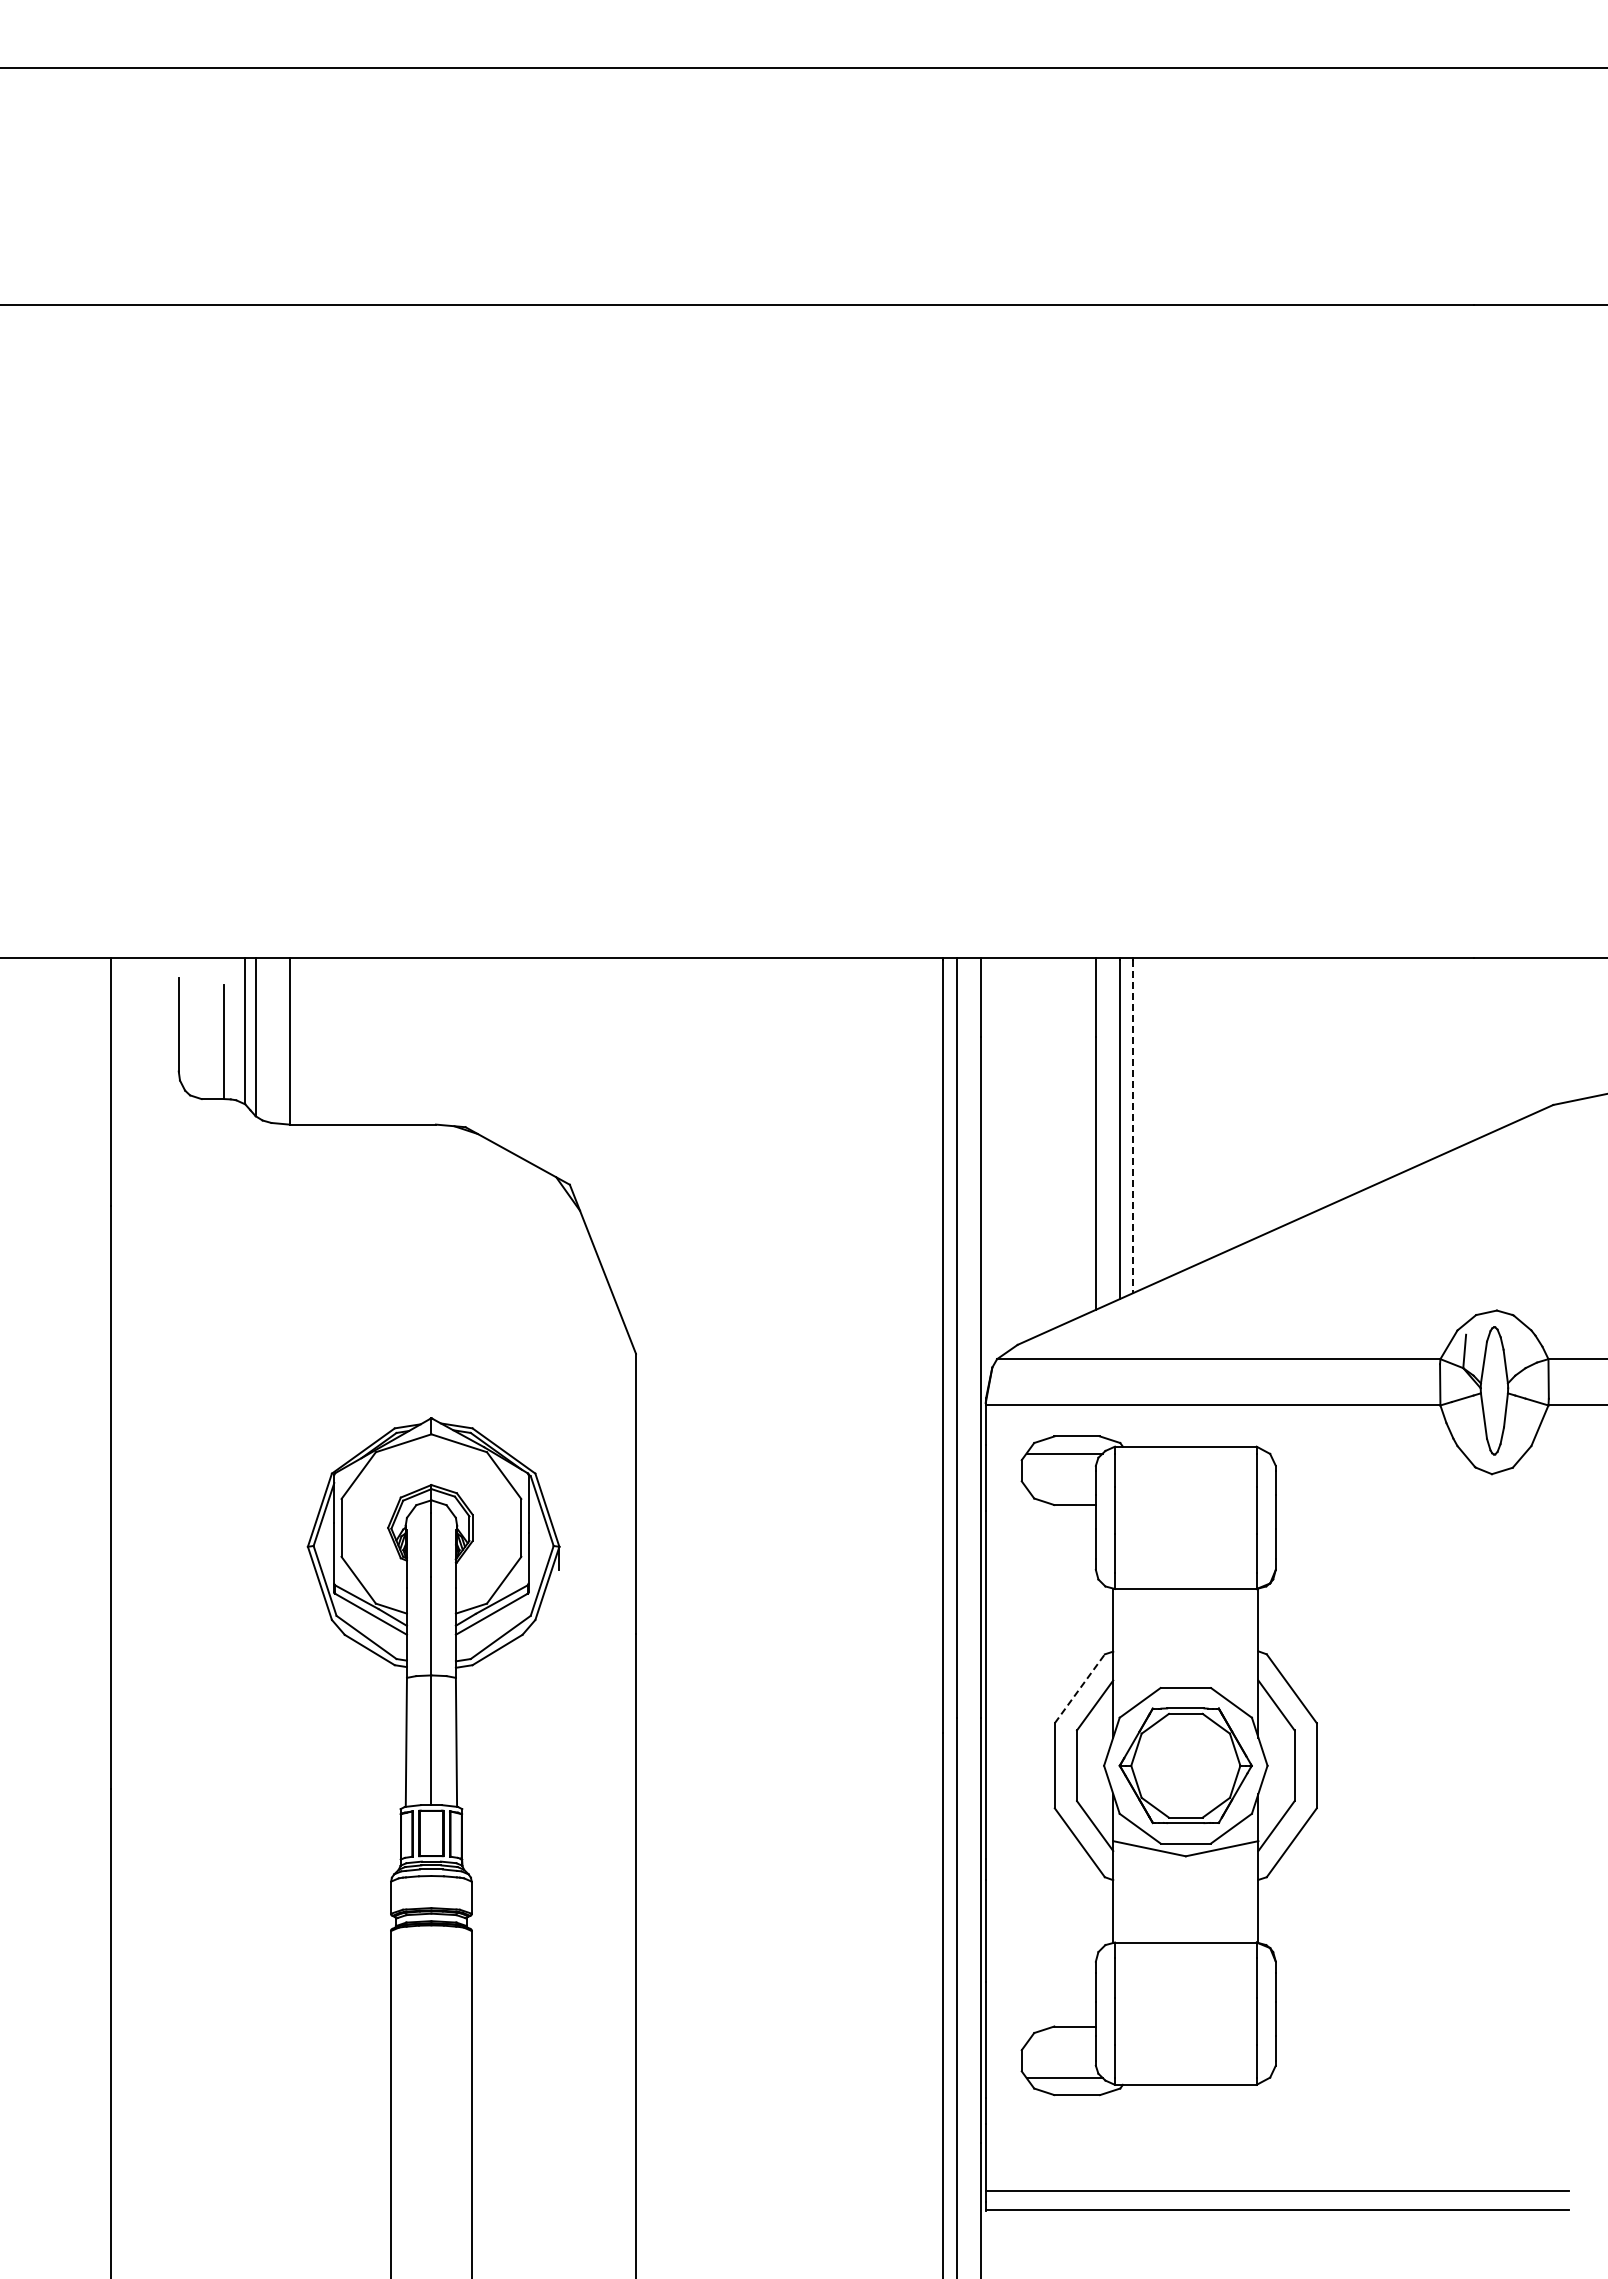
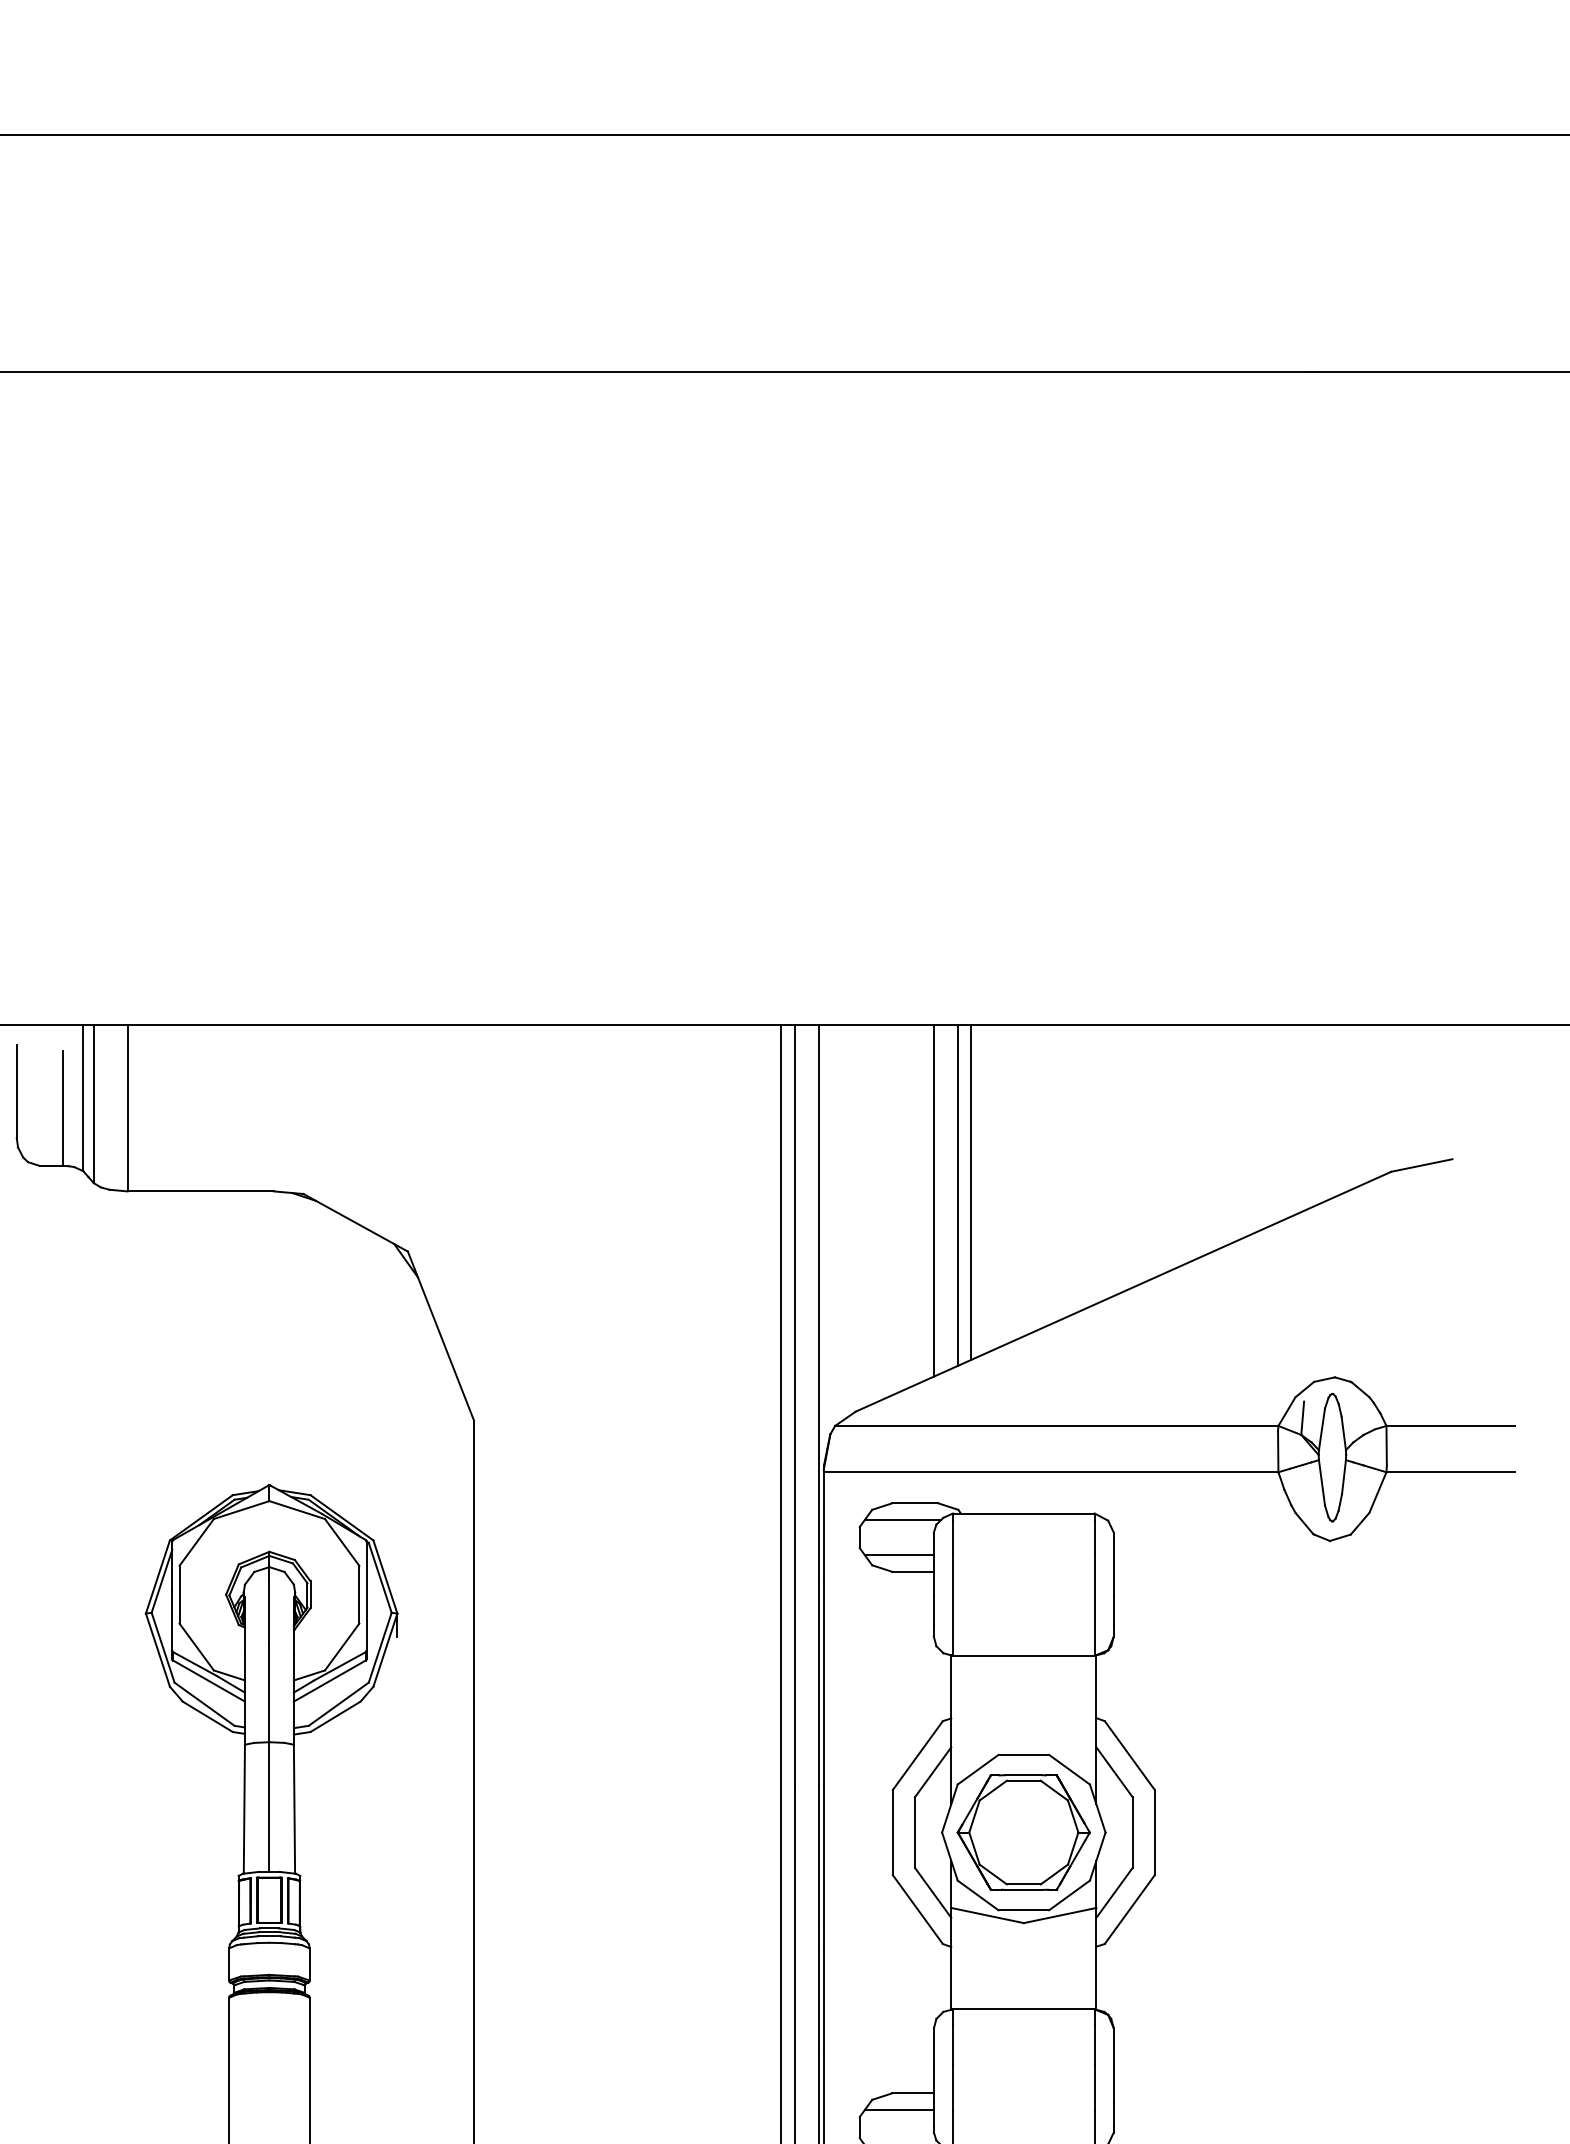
line: (1133, 1126) -> (971, 1193), dashed -> solid
line: (1060, 1487) -> (898, 1554), added
line: (1079, 1688) -> (917, 1755), dashed -> solid
line: (1060, 2043) -> (898, 2110), added

